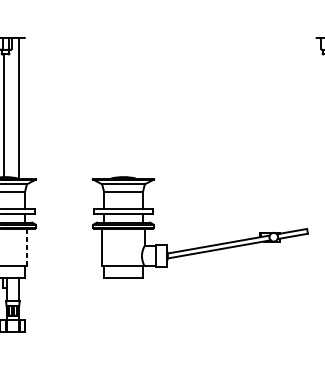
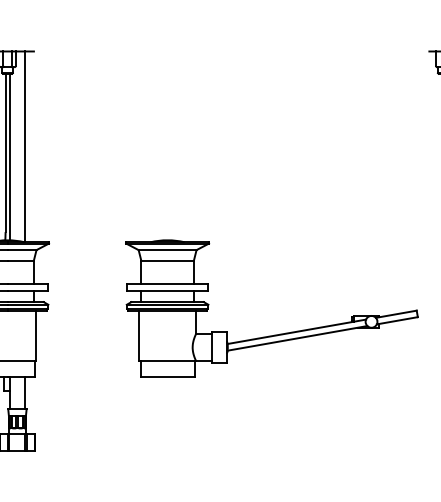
line: (7, 115) -> (9, 156), added
line: (26, 248) -> (36, 336), dashed -> solid

